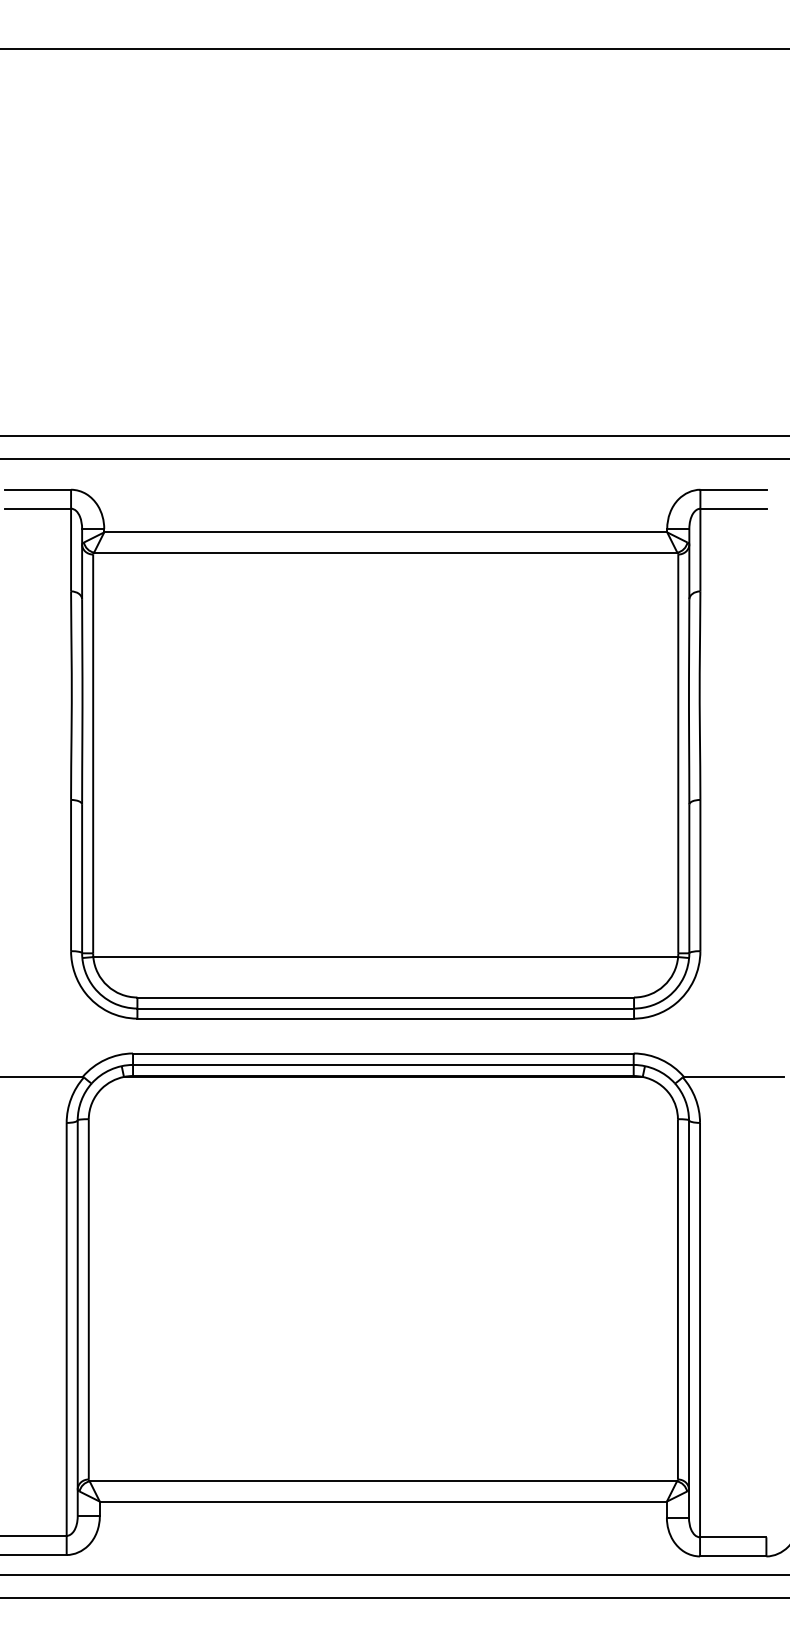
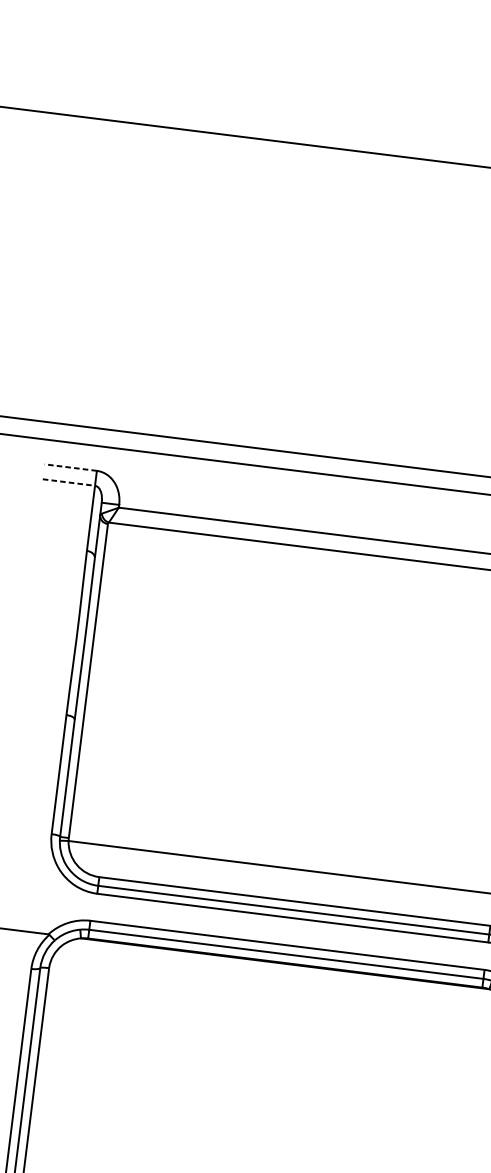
line: (37, 489) -> (70, 467), solid -> dashed
line: (38, 508) -> (69, 482), solid -> dashed

